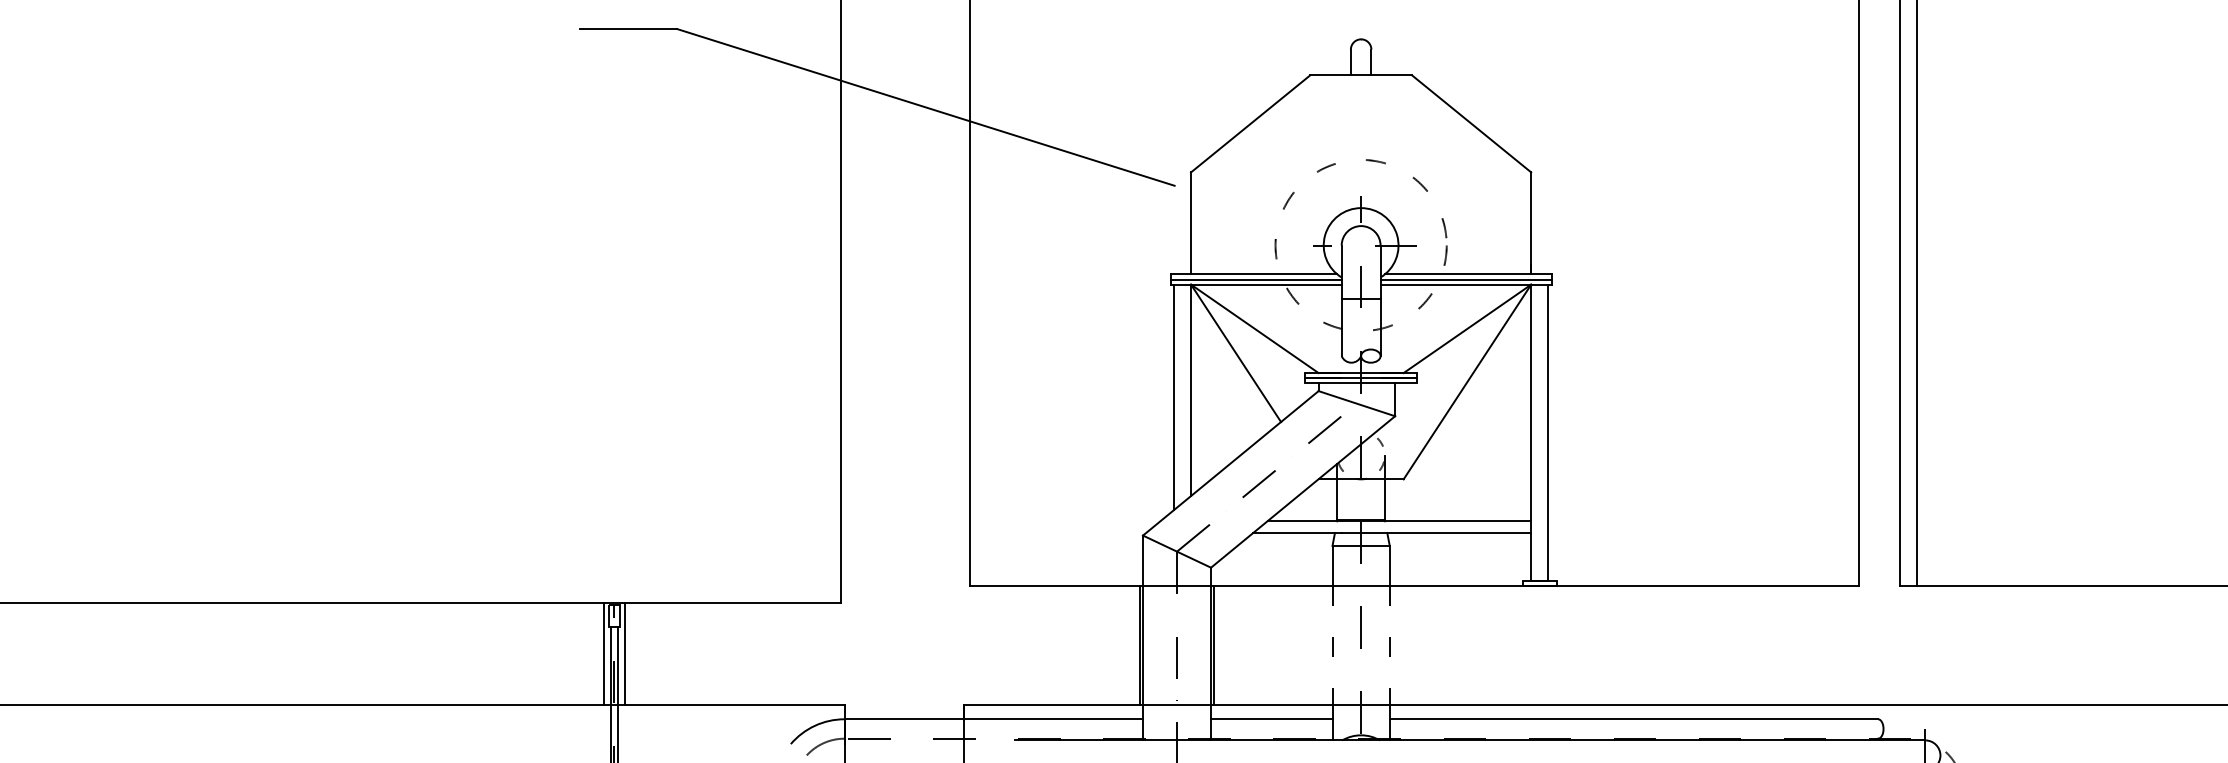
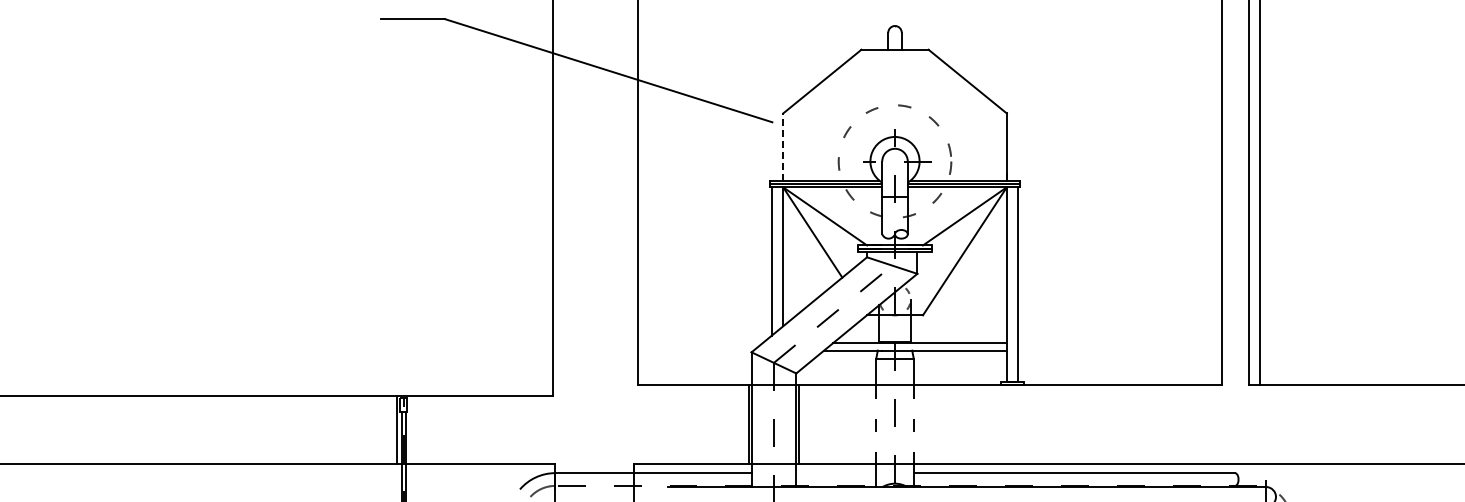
line: (1191, 224) -> (783, 147), solid -> dashed
line: (624, 652) -> (410, 429), removed
line: (1272, 719) -> (836, 473), removed

